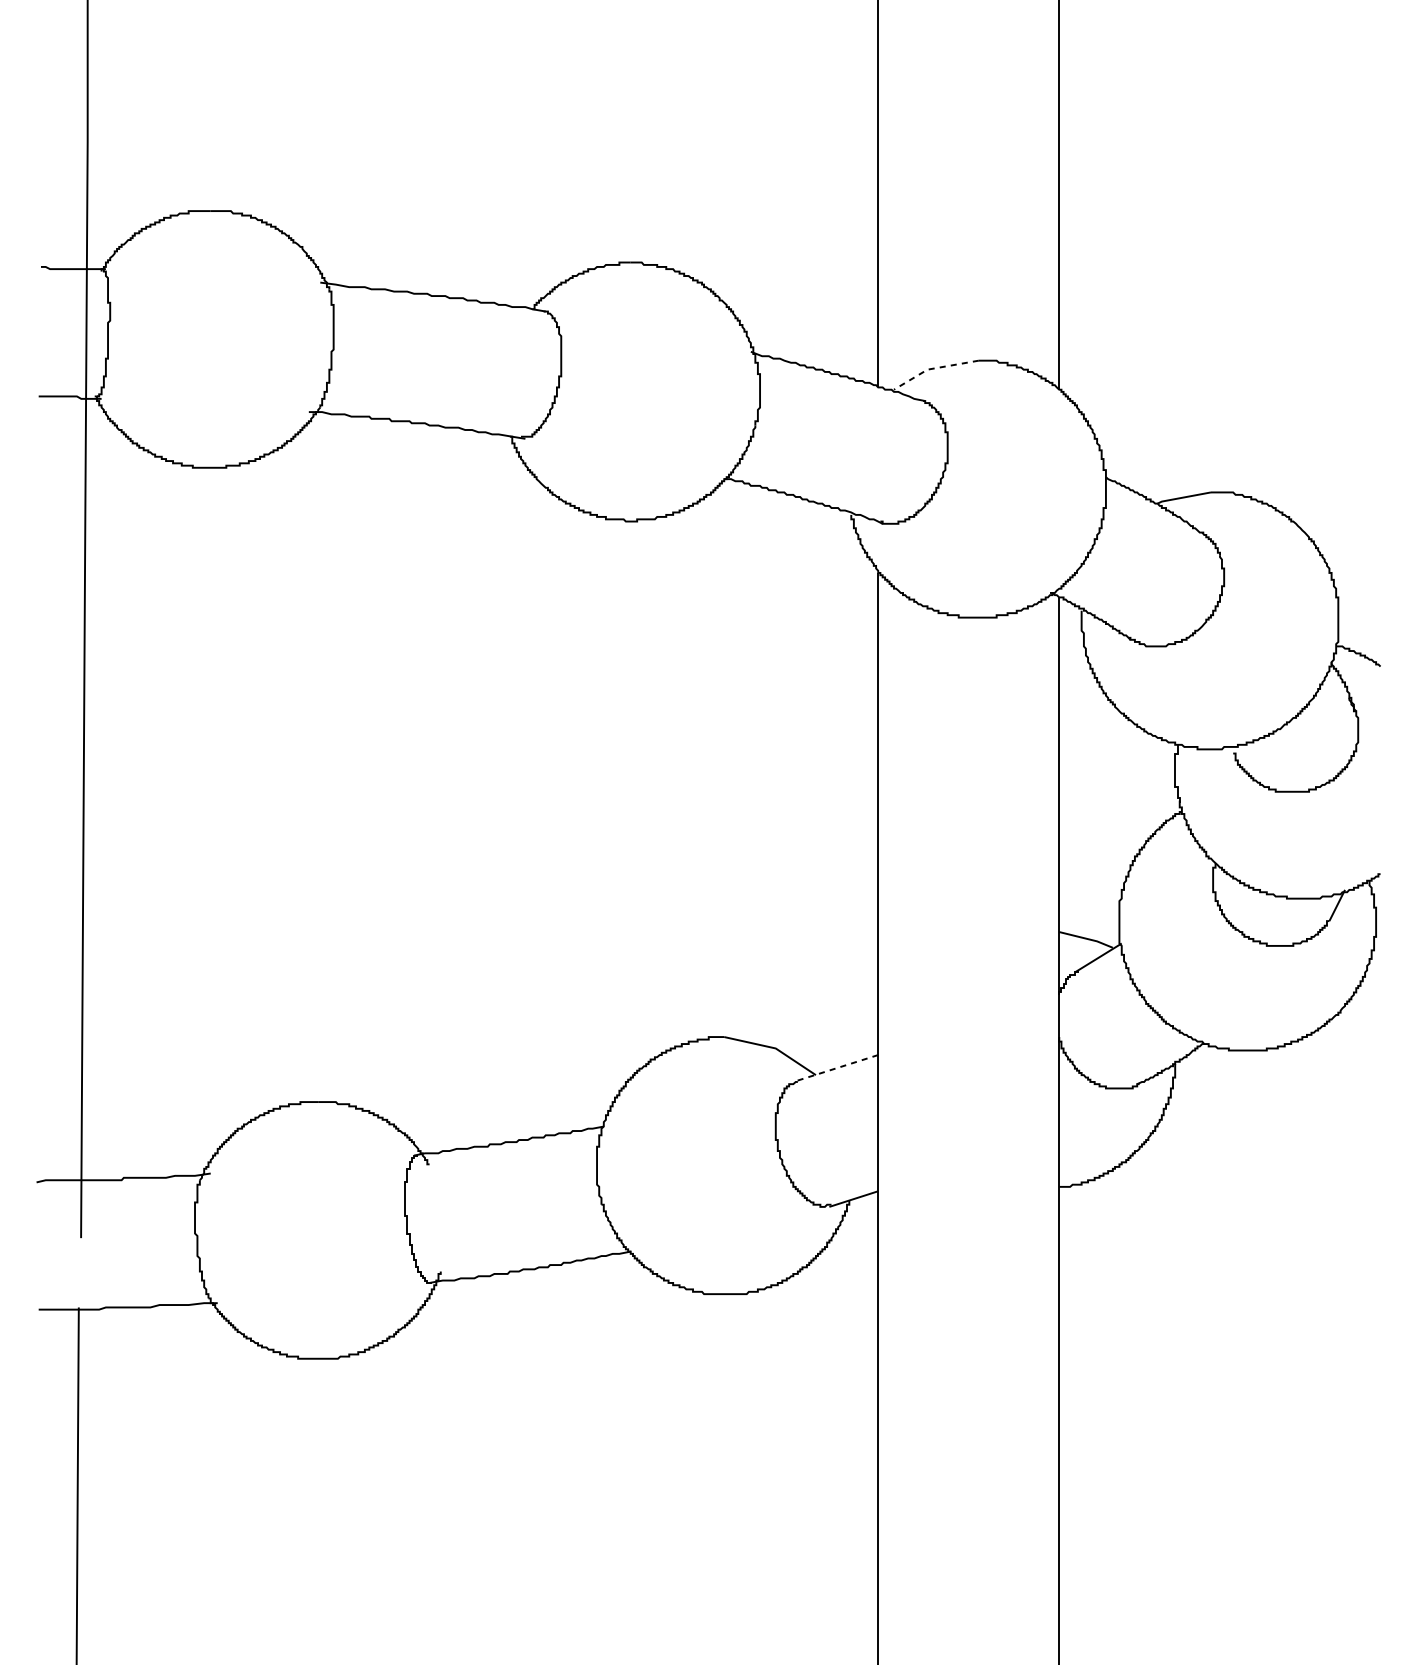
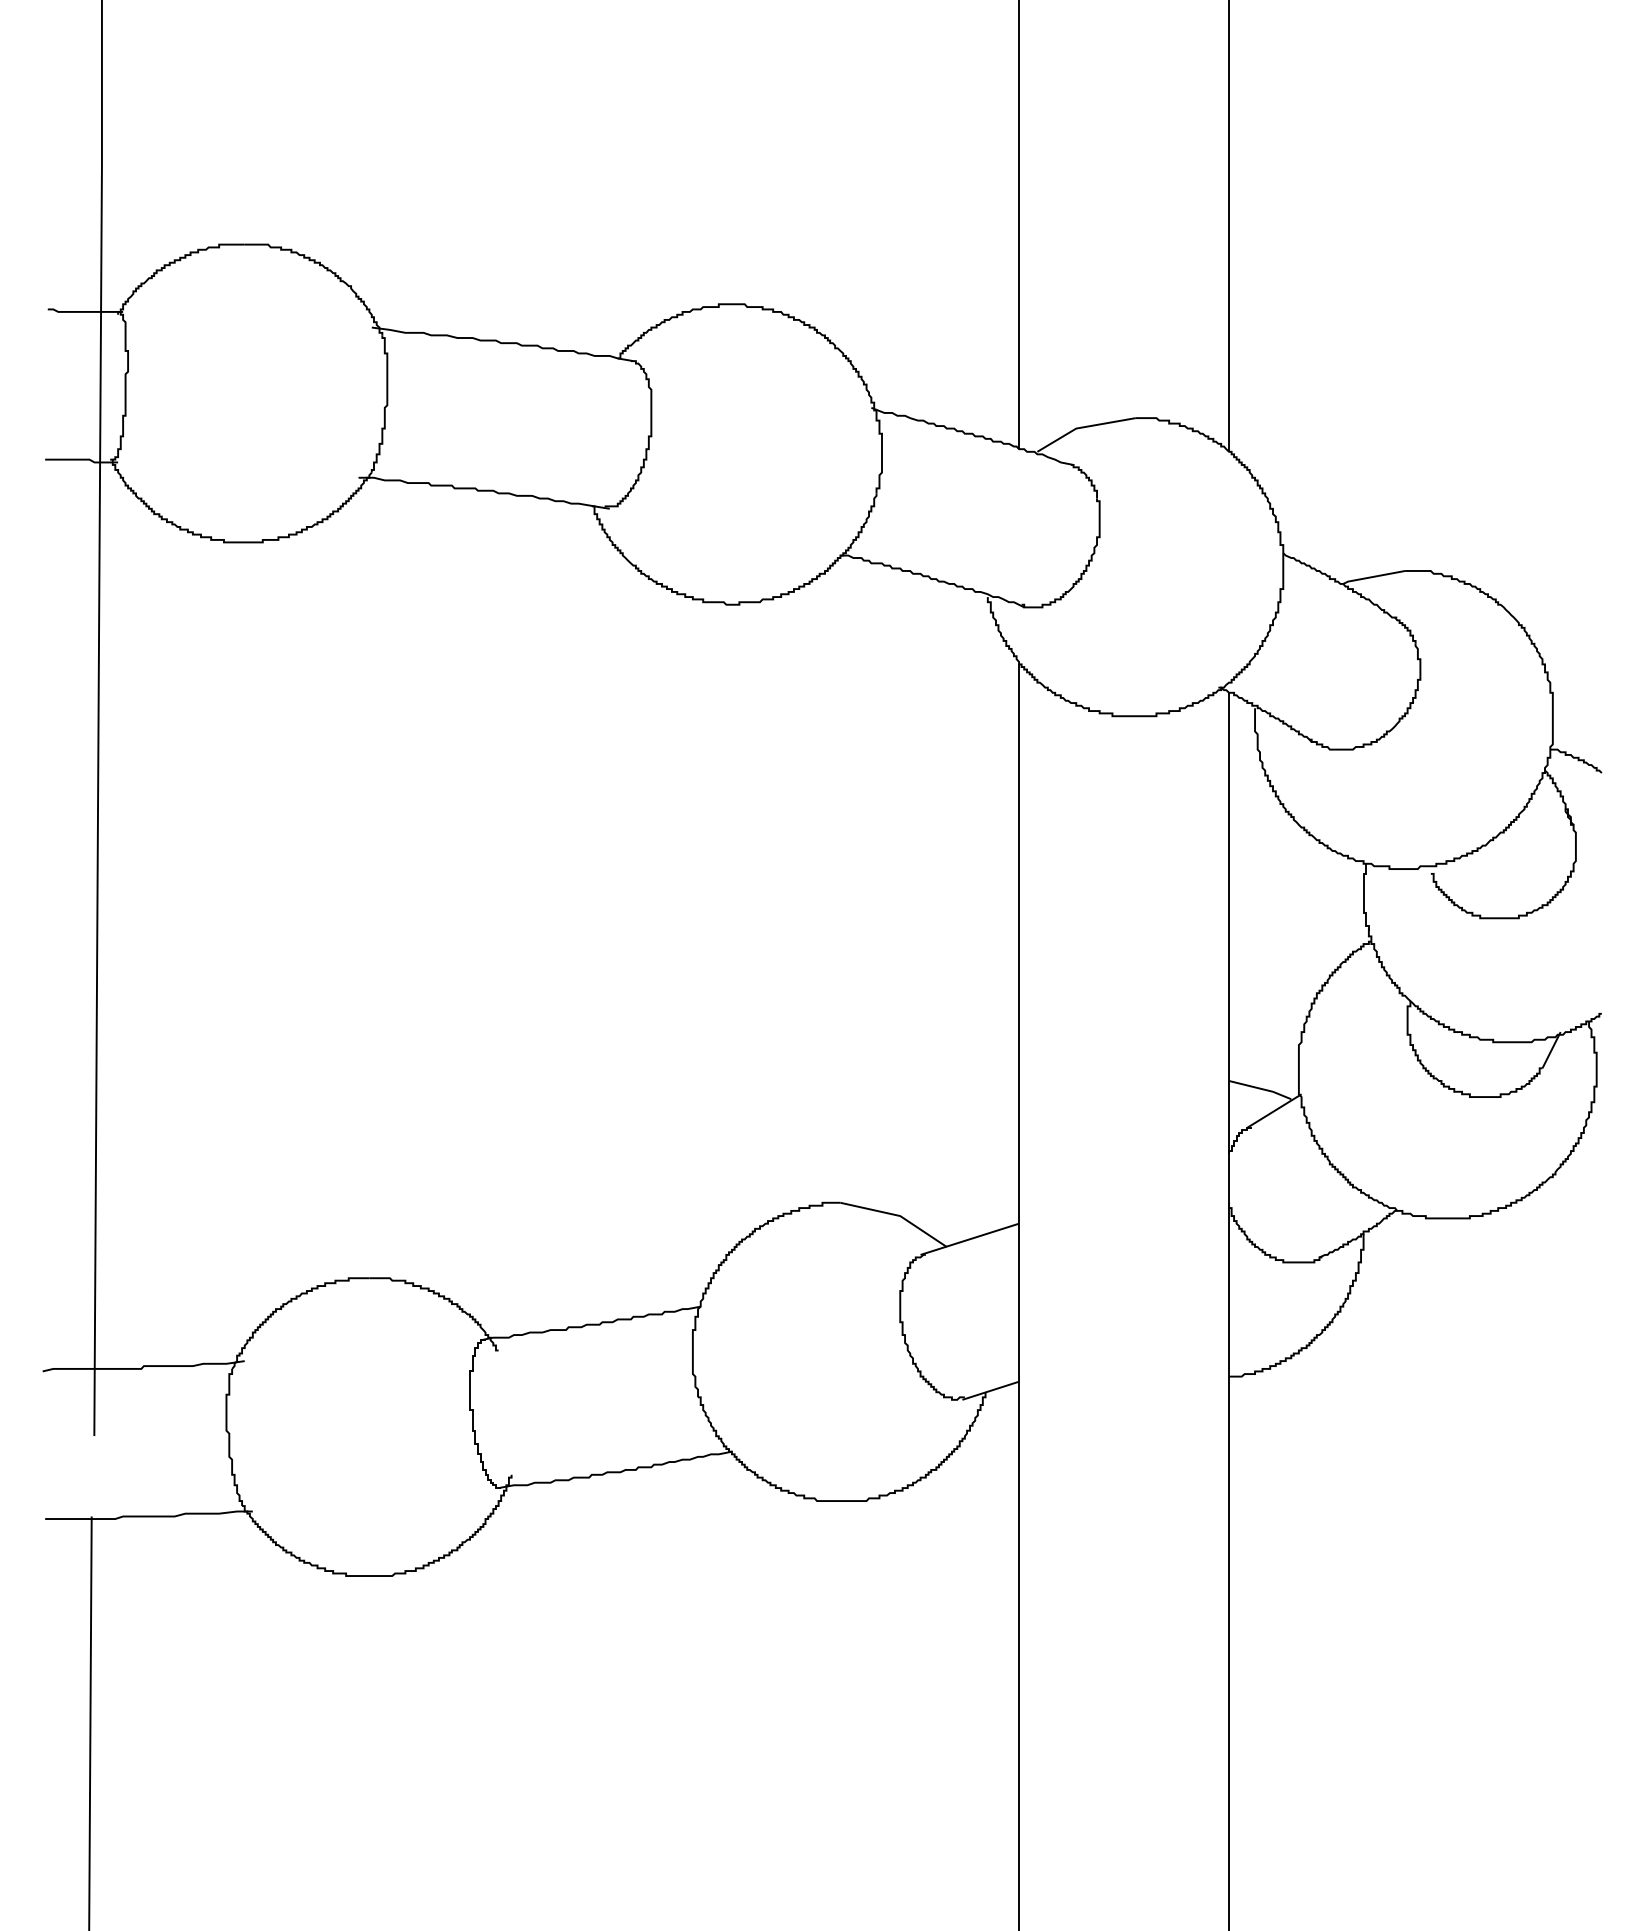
line: (933, 368) -> (1083, 427), dashed -> solid
line: (835, 1068) -> (969, 1239), dashed -> solid

